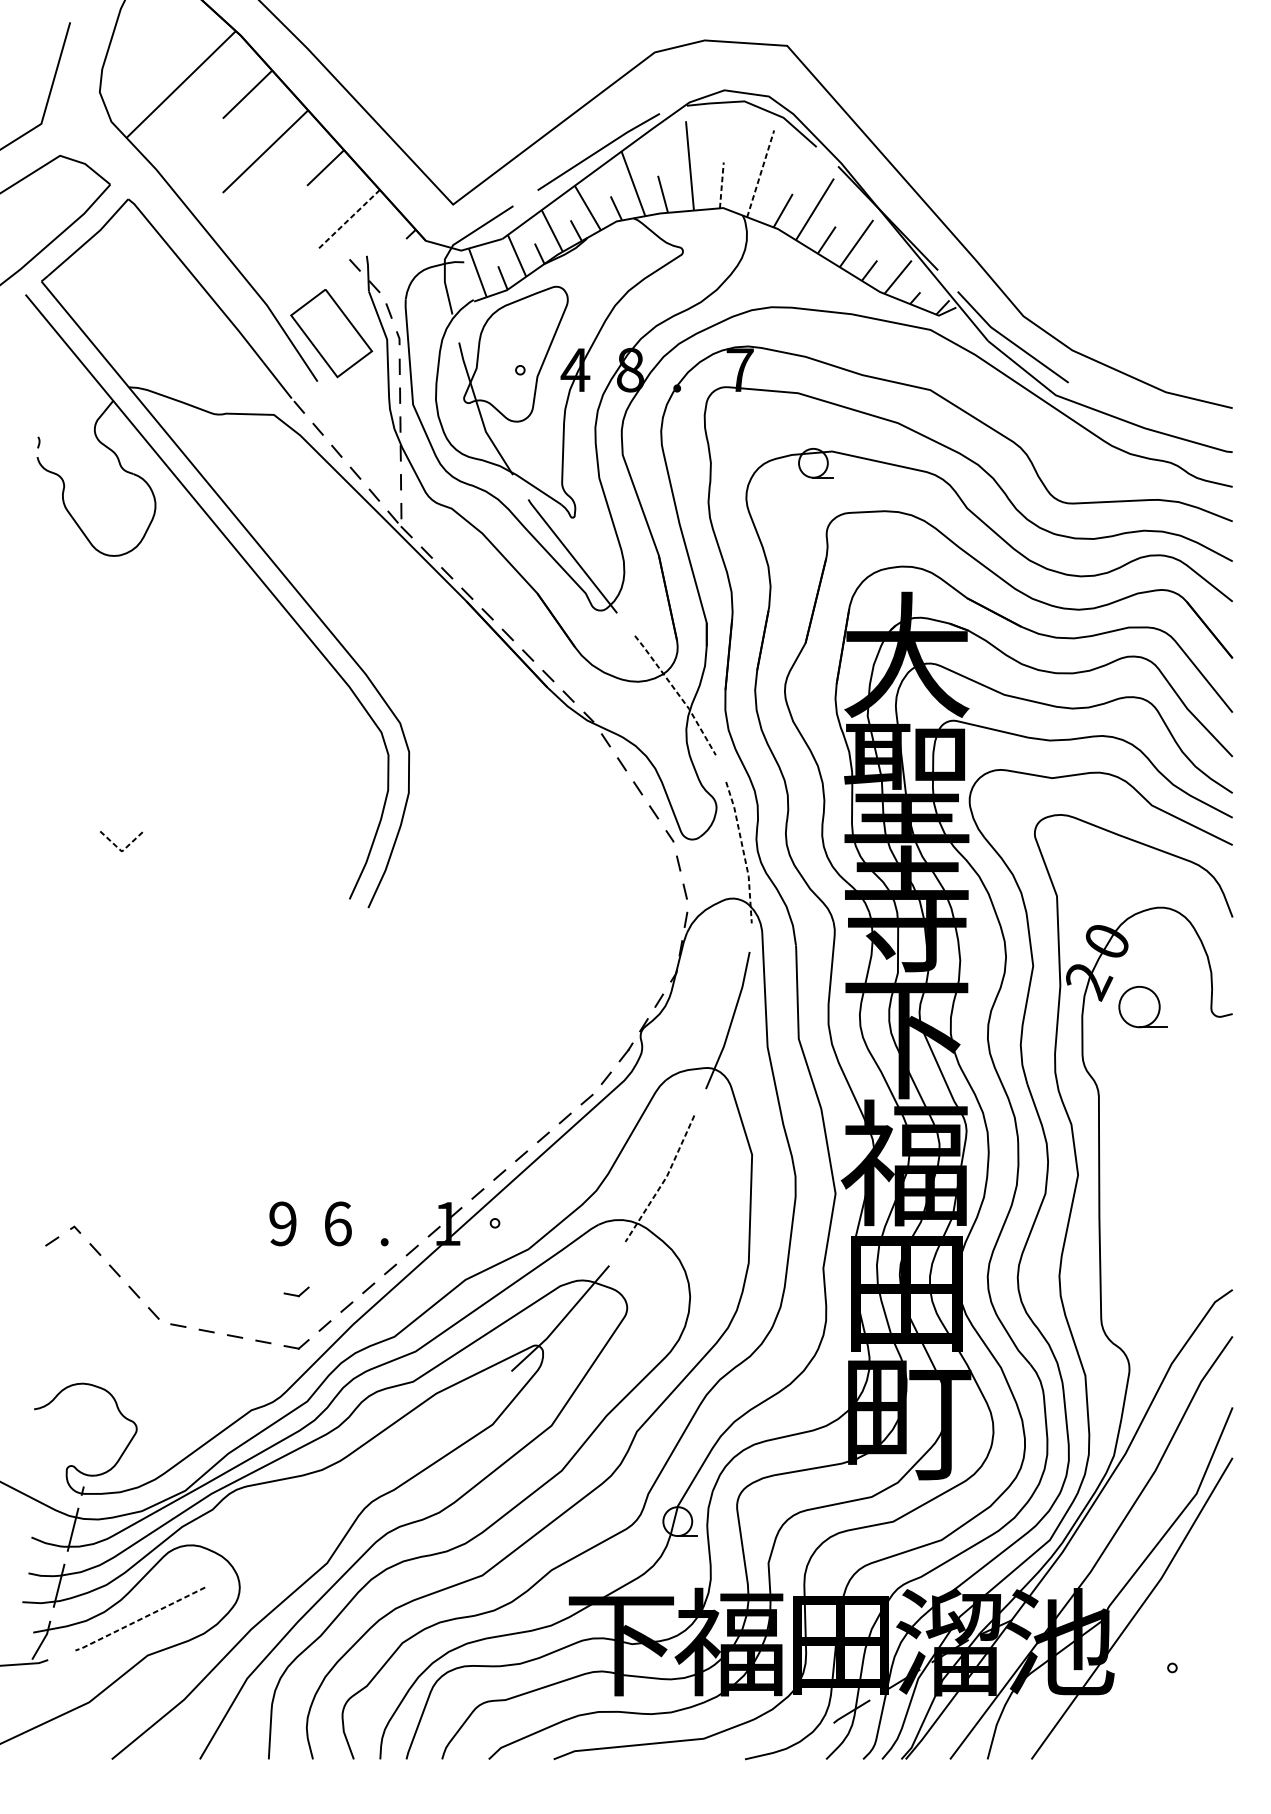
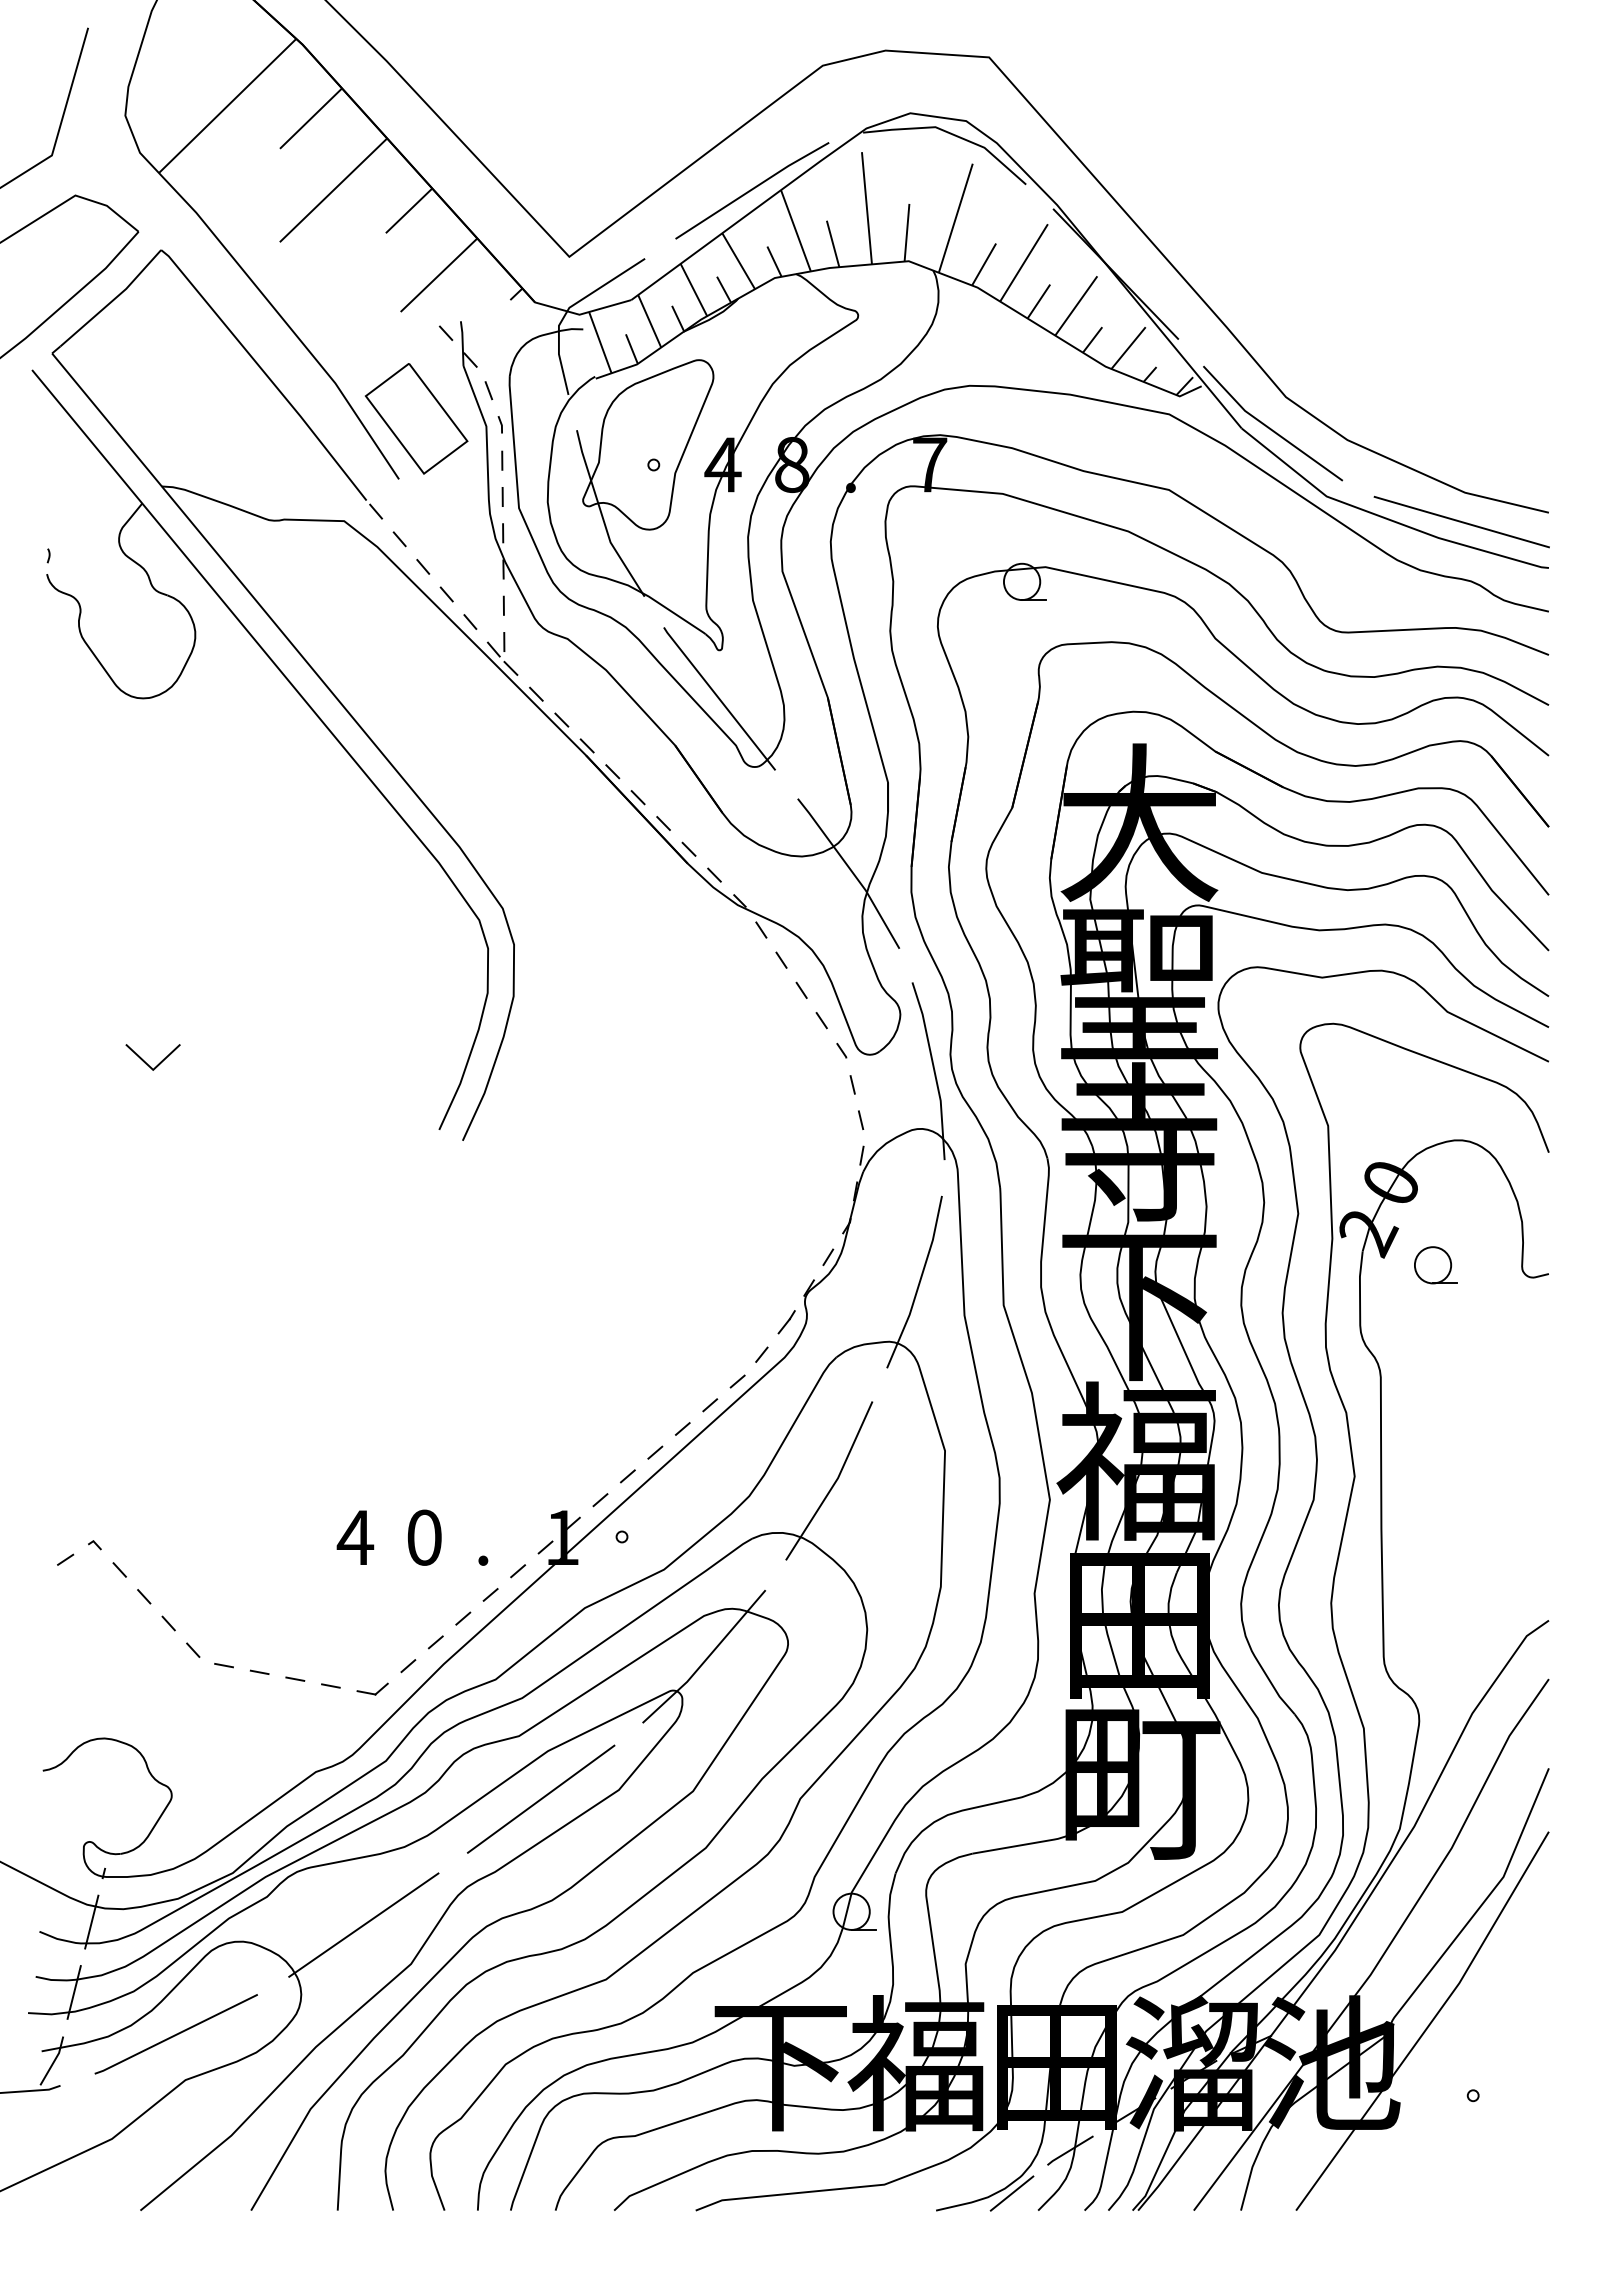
line: (760, 173) -> (955, 217), dashed -> solid
line: (722, 185) -> (907, 232), dashed -> solid
line: (349, 219) -> (438, 275), dashed -> solid
line: (1163, 415) -> (1461, 521), added
line: (677, 693) -> (851, 871), dashed -> solid
line: (122, 851) -> (153, 1069), dashed -> solid
line: (743, 852) -> (934, 1070), dashed -> solid
part: (1142, 1007) -> (1435, 1265), size x0.71
line: (664, 1180) -> (834, 1483), dashed -> solid
text: (282, 1223) -> (355, 1537), 9 -> 4
text: (337, 1223) -> (424, 1537), 6 -> 0
part: (296, 1291) -> (372, 1622), removed
line: (430, 1431) -> (540, 1798), added
line: (289, 1531) -> (363, 1924), added
line: (139, 1620) -> (175, 2035), dashed -> solid
line: (805, 1745) -> (1011, 2193), added

